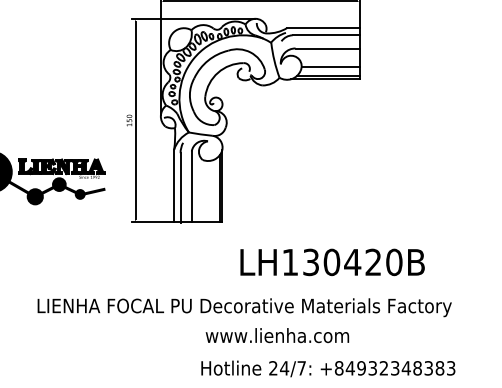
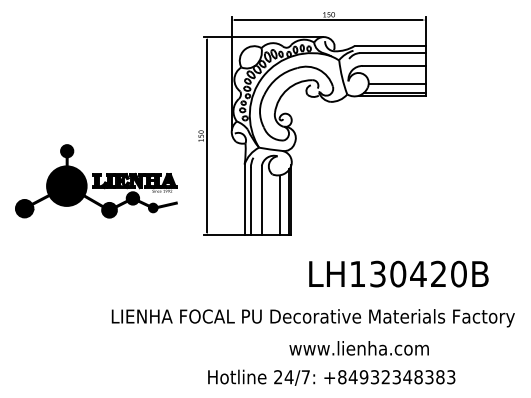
line: (210, 191) -> (280, 205), added
text: (276, 335) -> (358, 348), moved
text: (328, 368) -> (331, 377), moved

